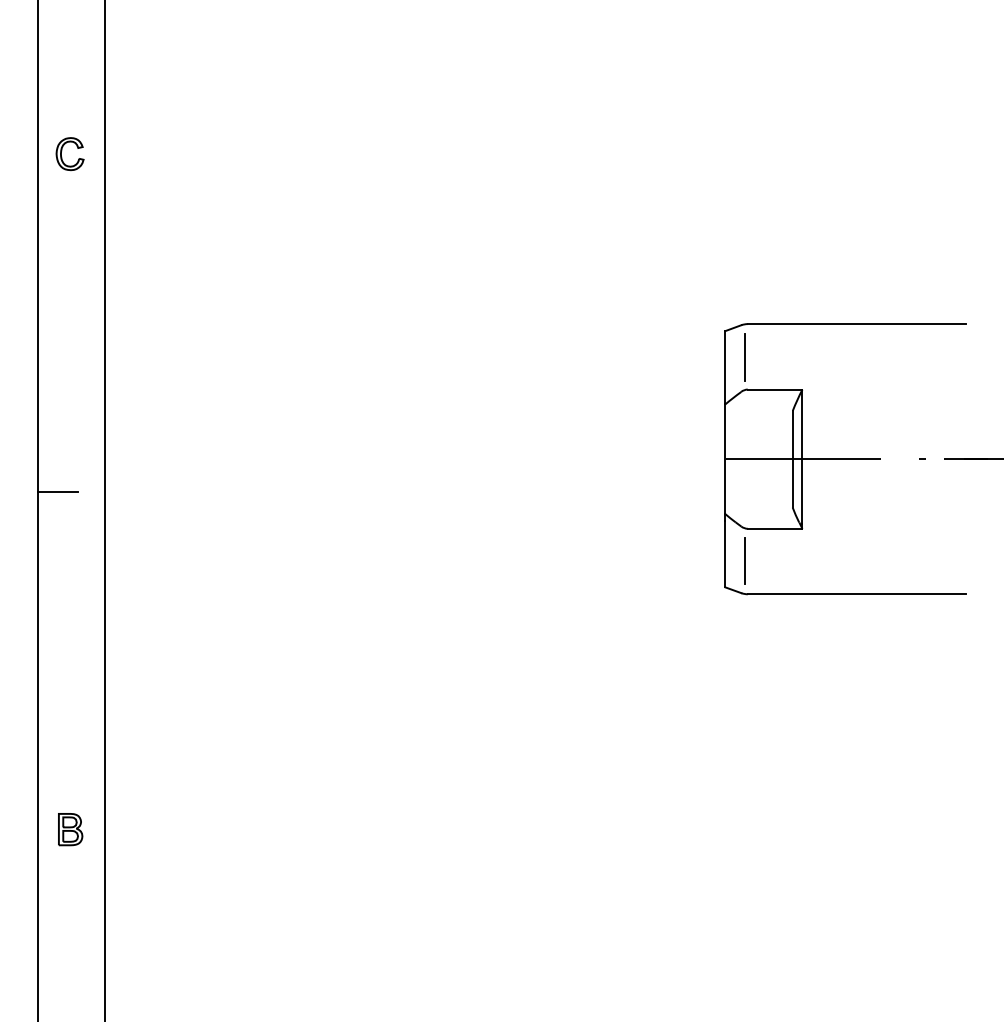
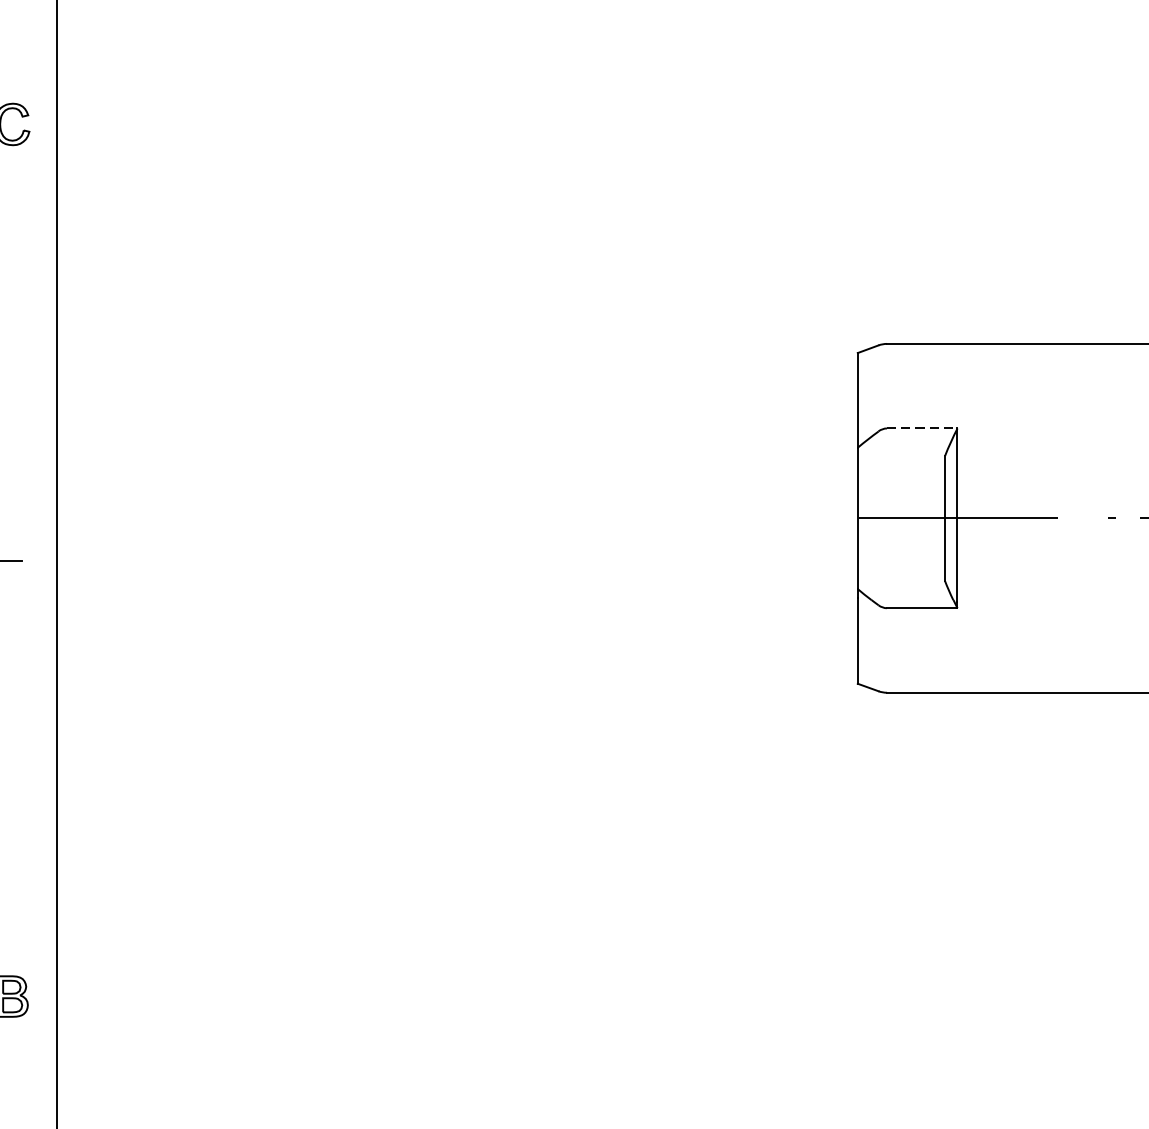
line: (744, 357) -> (882, 387), removed
line: (775, 389) -> (922, 428), solid -> dashed
line: (744, 560) -> (882, 649), removed

